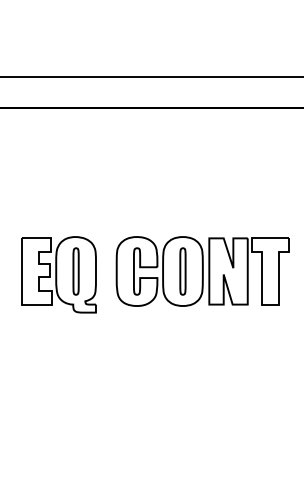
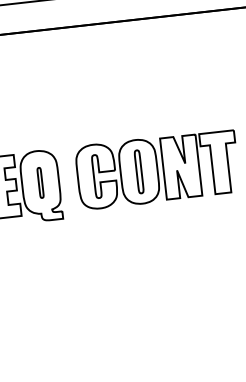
part: (75, 271) -> (40, 182), size x0.7

